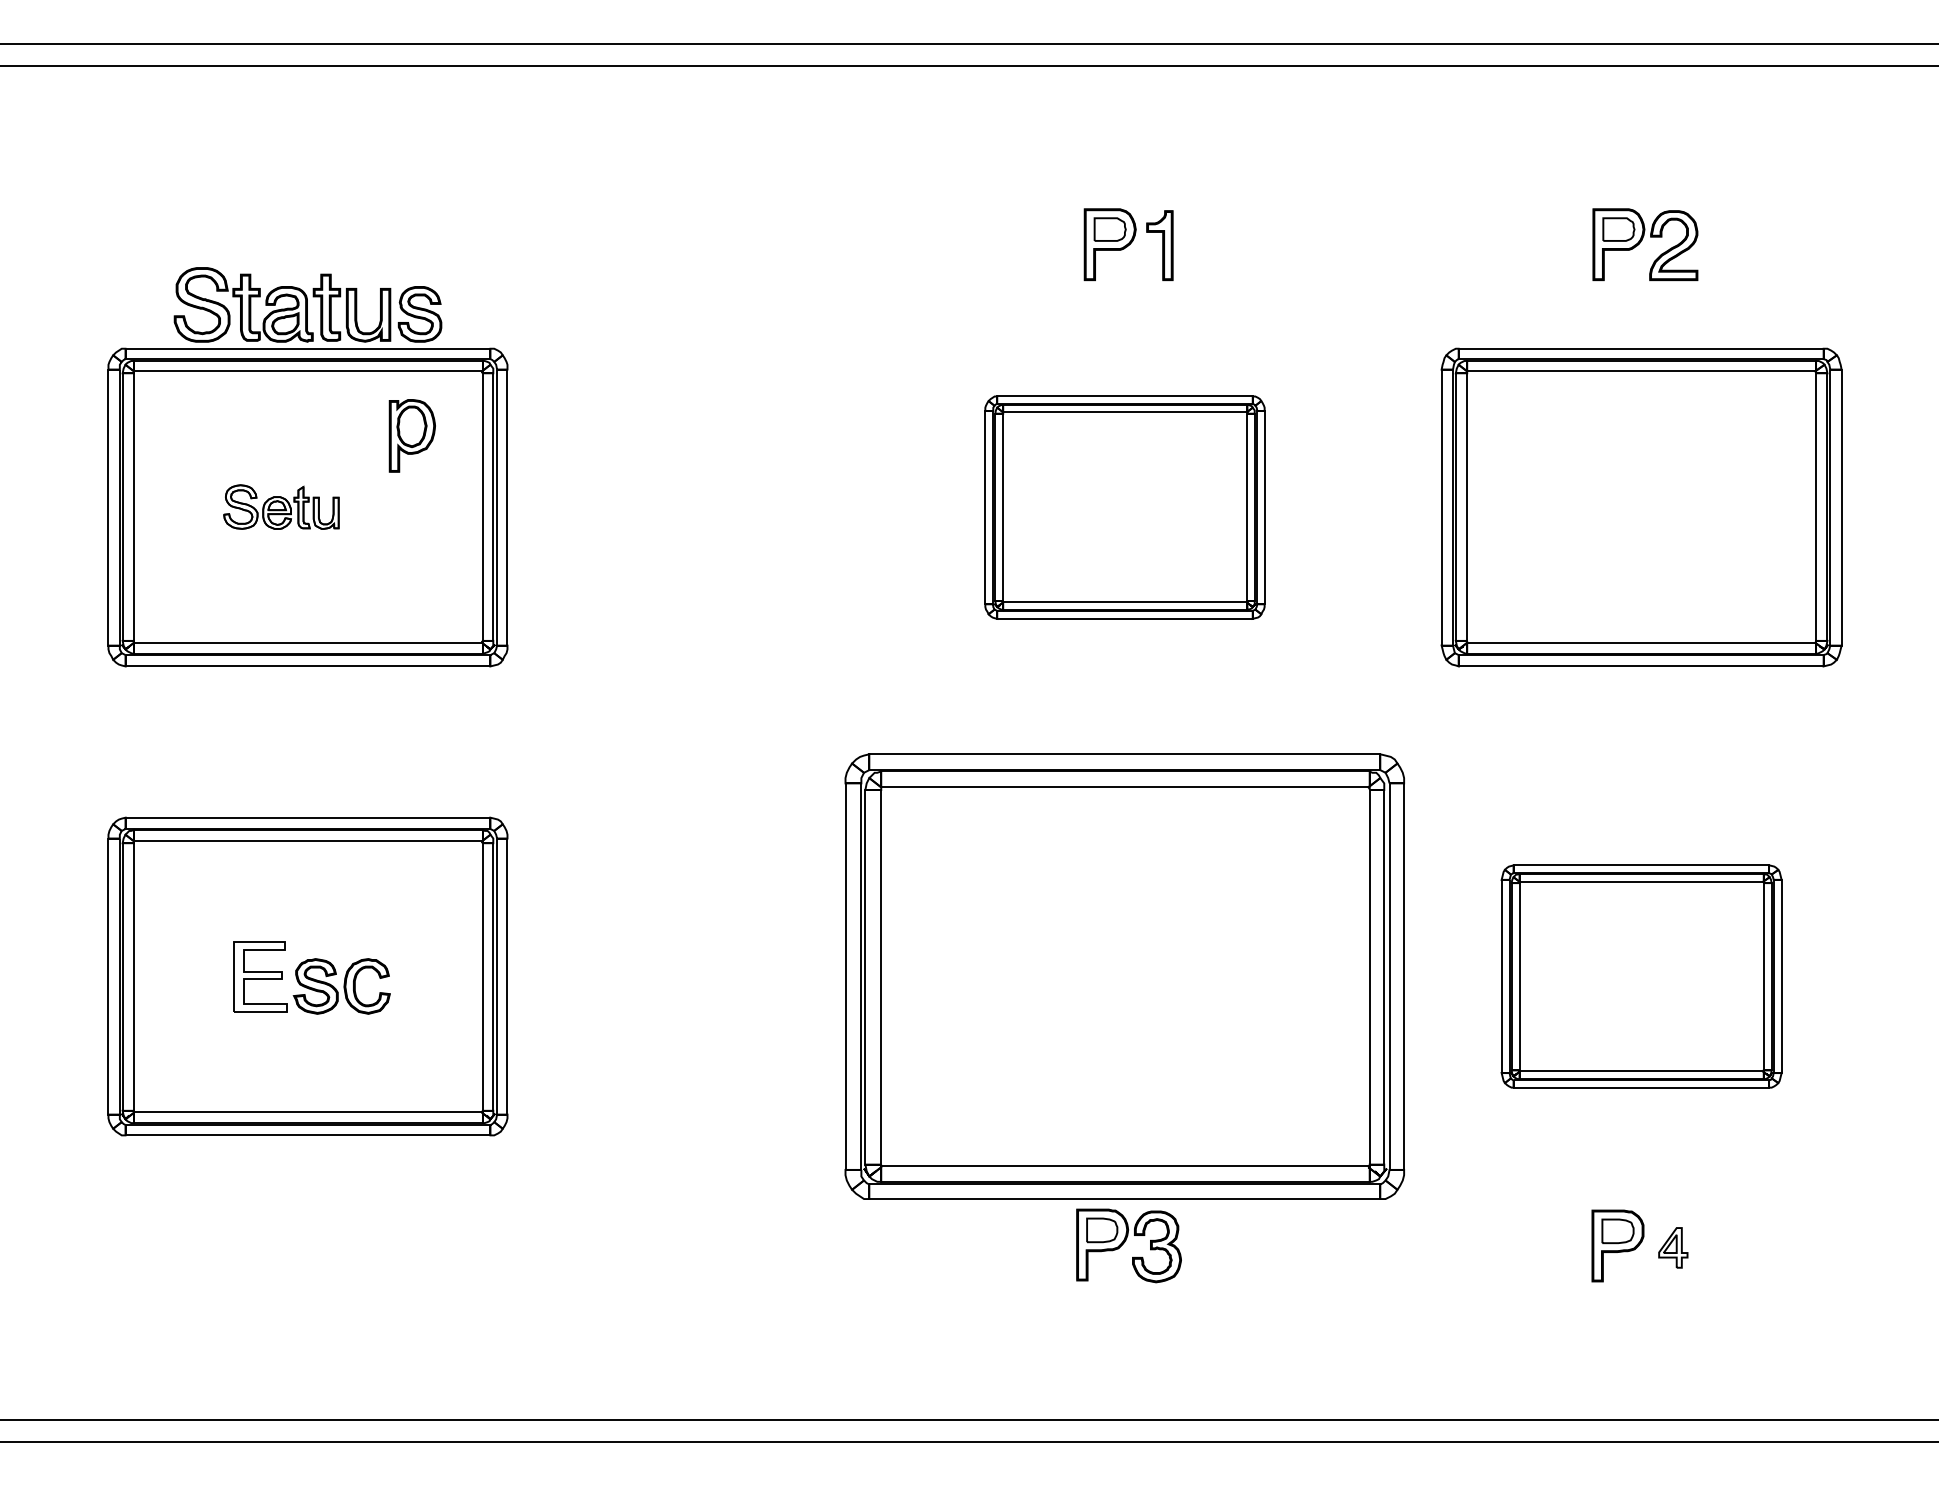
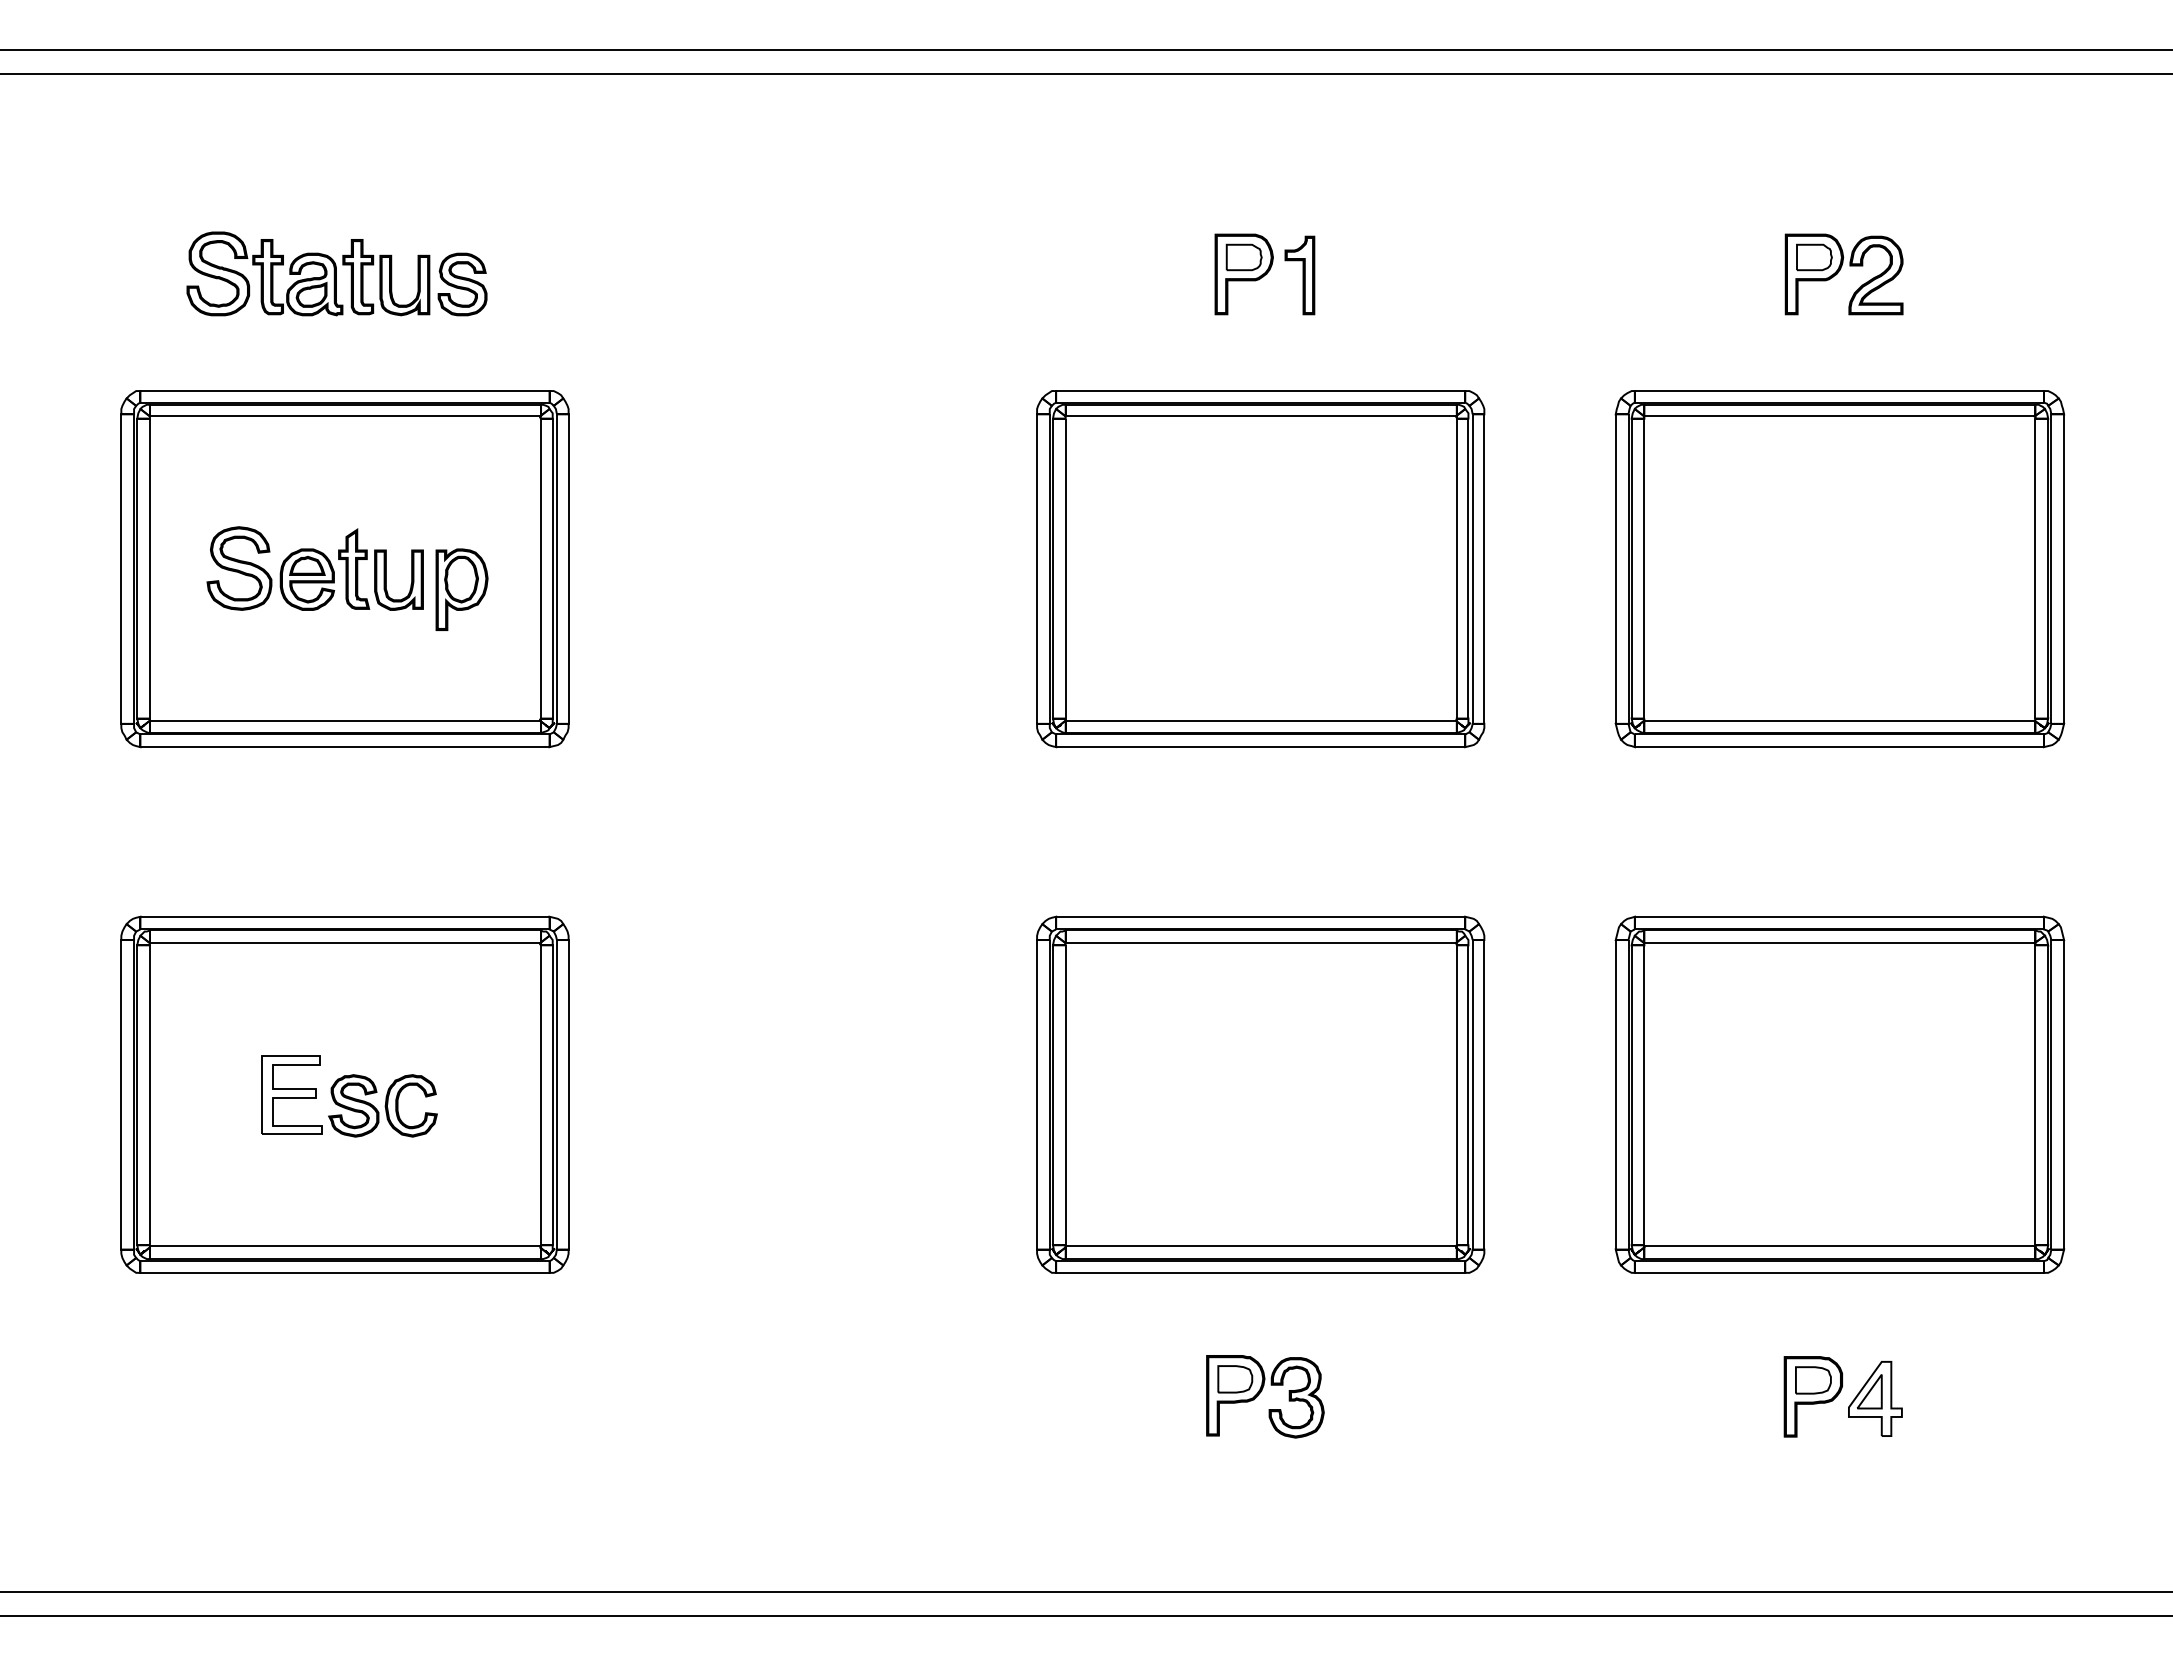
part: (307, 304) -> (336, 273), moved
part: (411, 435) -> (461, 589), moved
part: (280, 507) -> (314, 568), size x1.67
part: (1124, 507) -> (1260, 569), size x1.43
part: (1124, 976) -> (1260, 1094), size x0.71
part: (1641, 976) -> (1839, 1094), size x1.43
part: (1673, 1247) -> (1875, 1398), size x1.67

